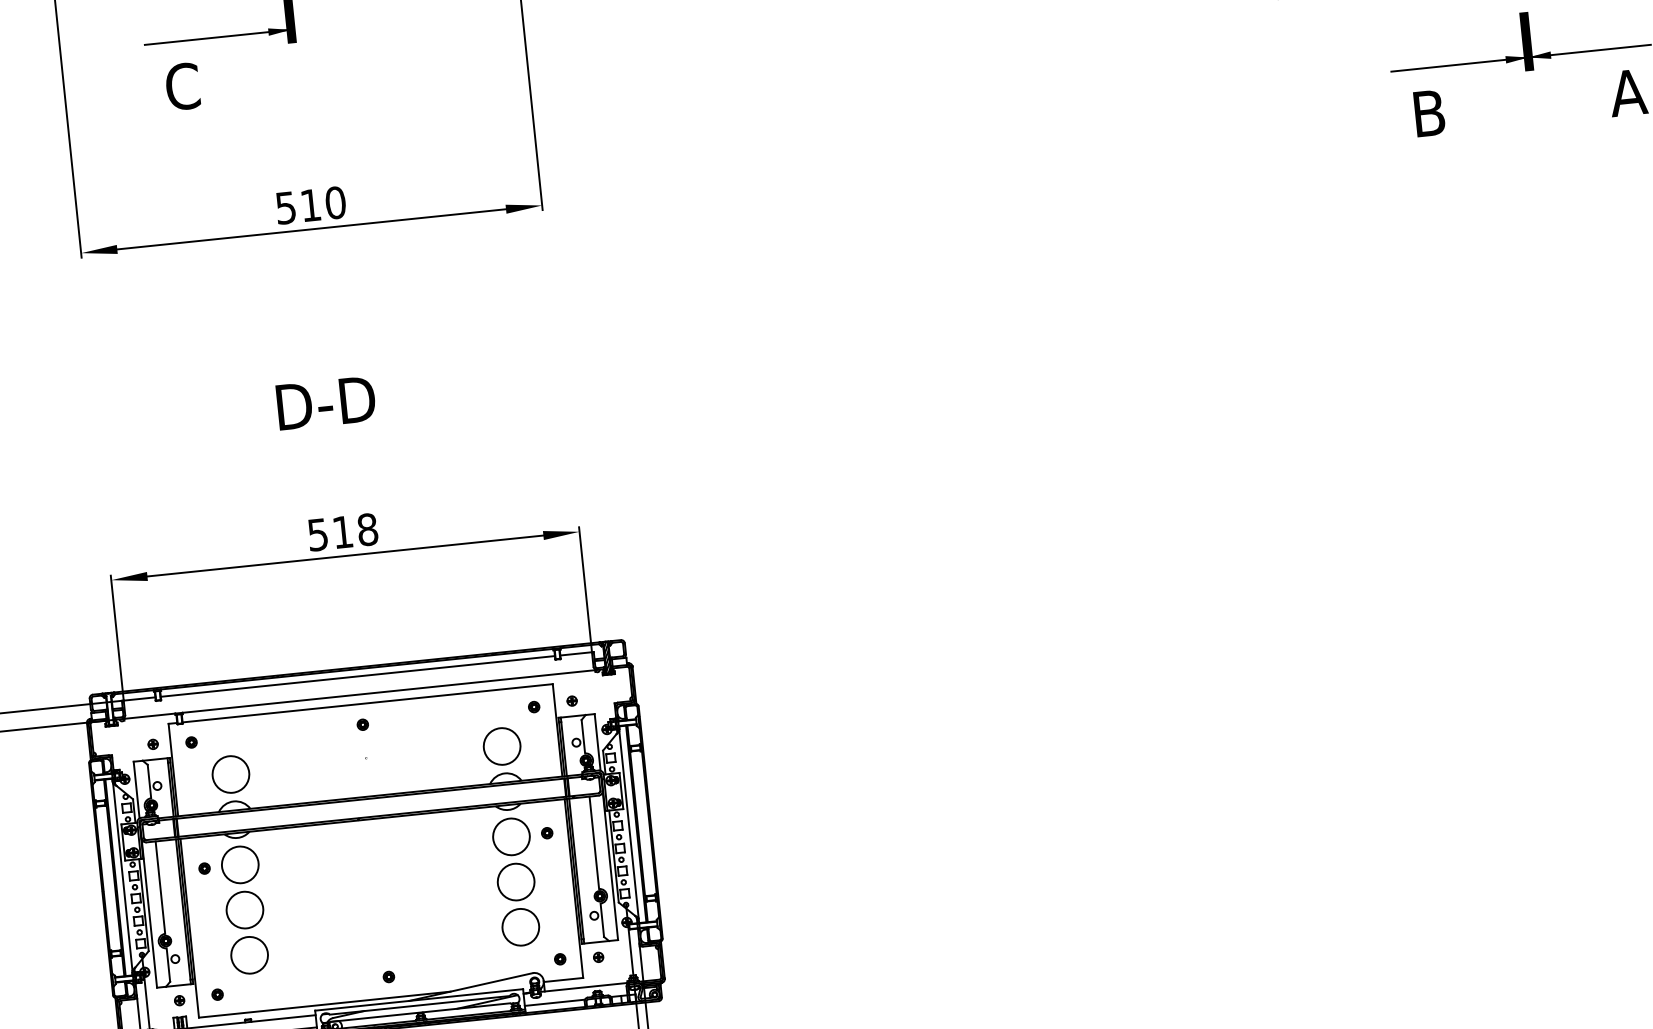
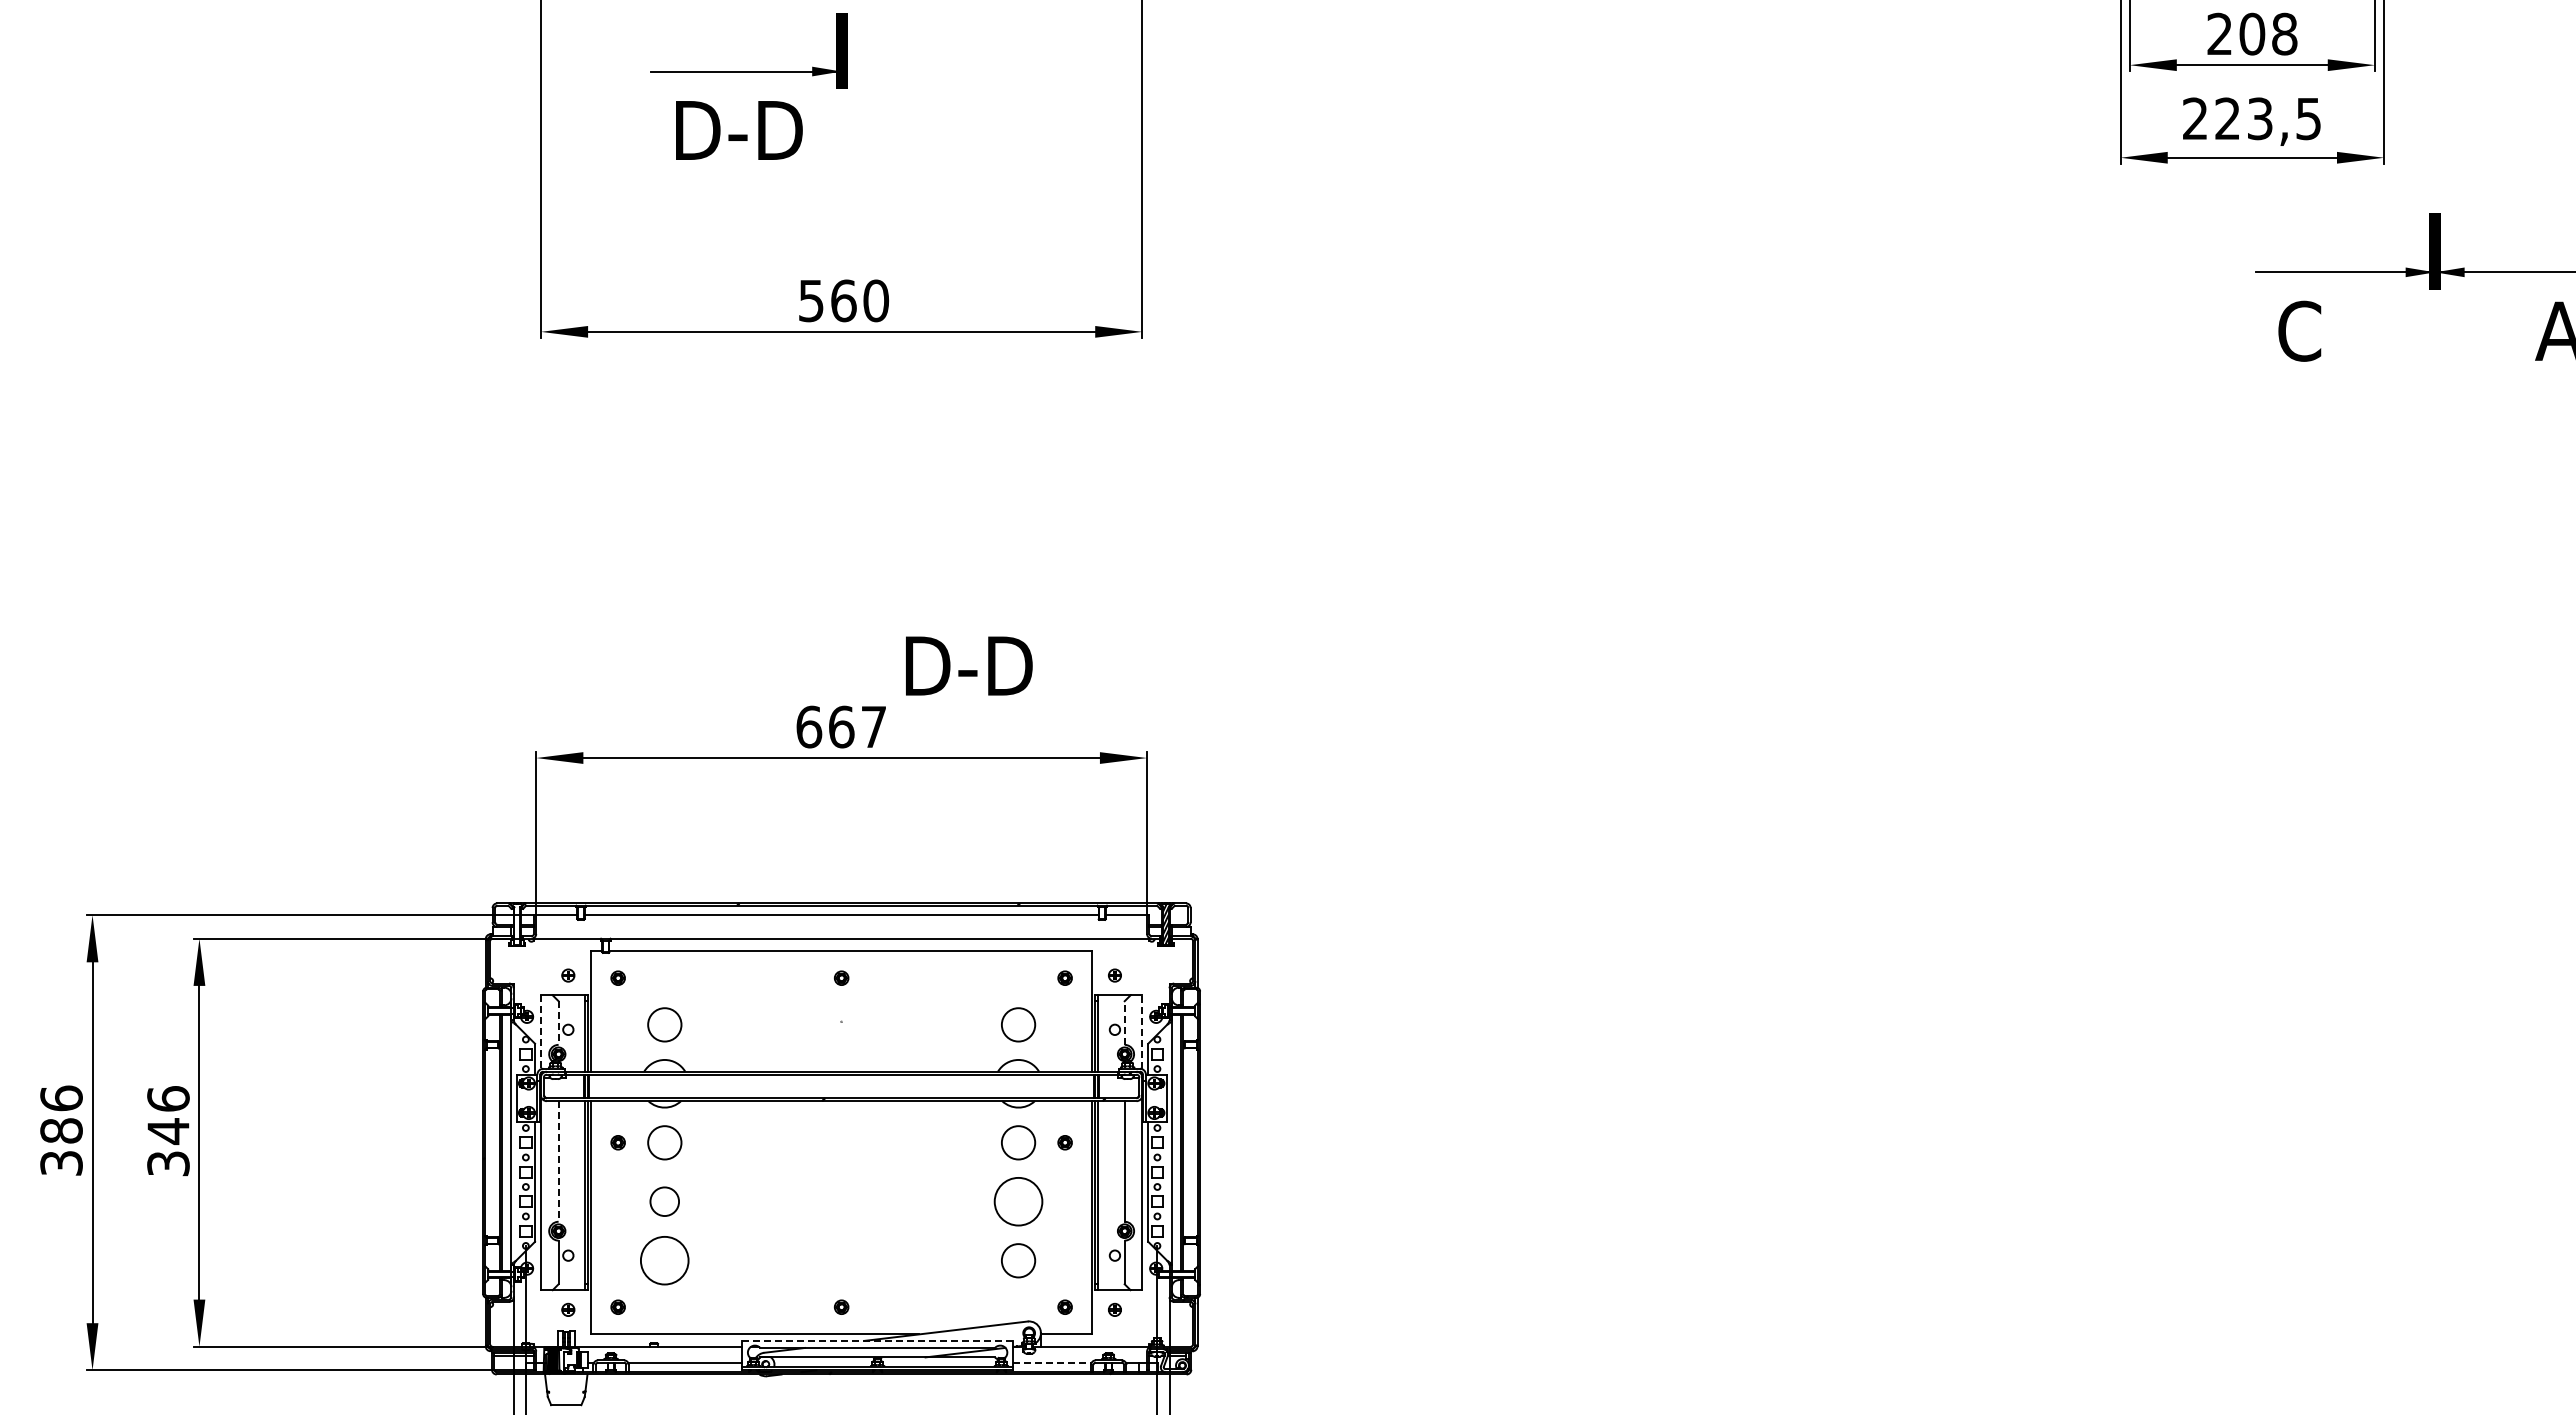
text: (215, 83) -> (737, 130), C -> D-D
text: (1429, 112) -> (2299, 330), B -> C
text: (310, 205) -> (843, 300), 510 -> 560
text: (326, 402) -> (969, 665), moved
text: (342, 531) -> (841, 726), 518 -> 667
line: (583, 737) -> (1124, 1023), solid -> dashed
line: (597, 742) -> (1142, 1032), solid -> dashed
circle: (502, 746) -> (1018, 1024), size x0.7
circle: (230, 774) -> (664, 1024), size x0.7
line: (149, 781) -> (558, 1023), solid -> dashed
line: (136, 790) -> (540, 1032), solid -> dashed
circle: (511, 836) -> (1018, 1142), size x0.7
circle: (240, 864) -> (664, 1142), size x0.7
line: (160, 887) -> (558, 1161), solid -> dashed
circle: (244, 909) -> (664, 1201), size x0.6
circle: (520, 927) -> (1018, 1260), size x0.7
line: (419, 999) -> (877, 1340), solid -> dashed
line: (555, 1002) -> (1053, 1362), solid -> dashed

